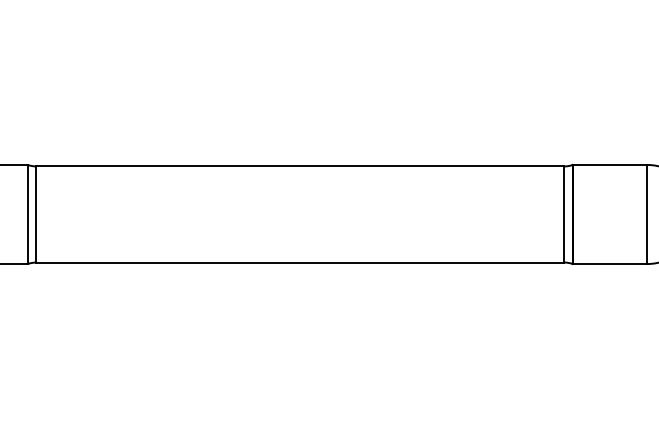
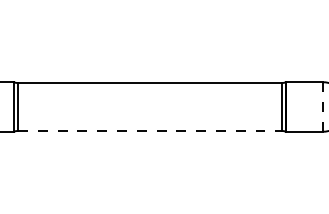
line: (647, 215) -> (323, 107), solid -> dashed
line: (299, 261) -> (149, 130), solid -> dashed

